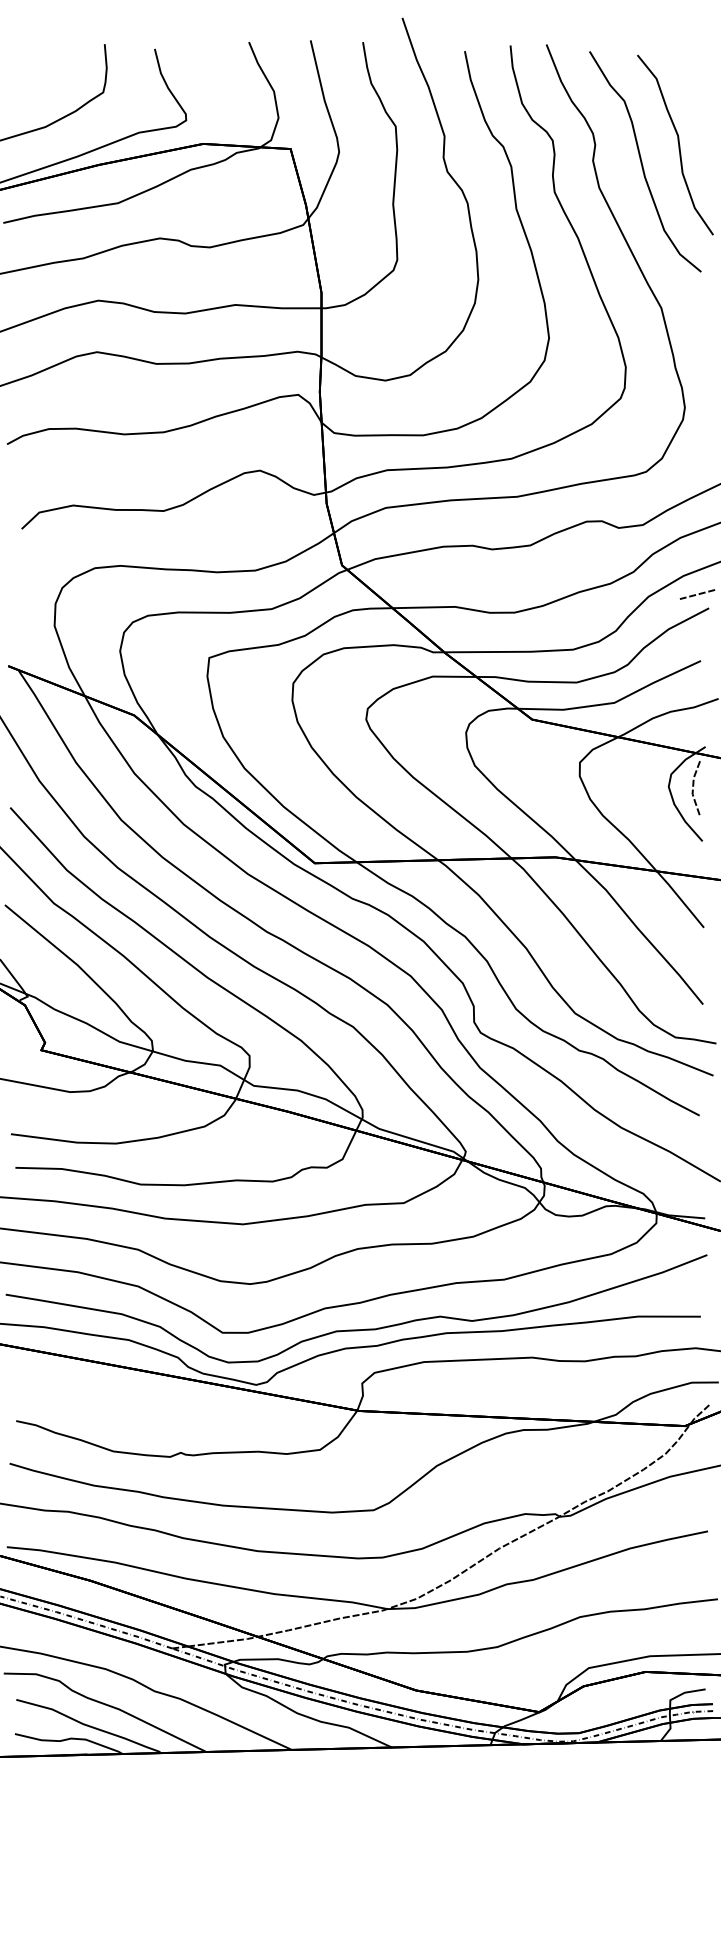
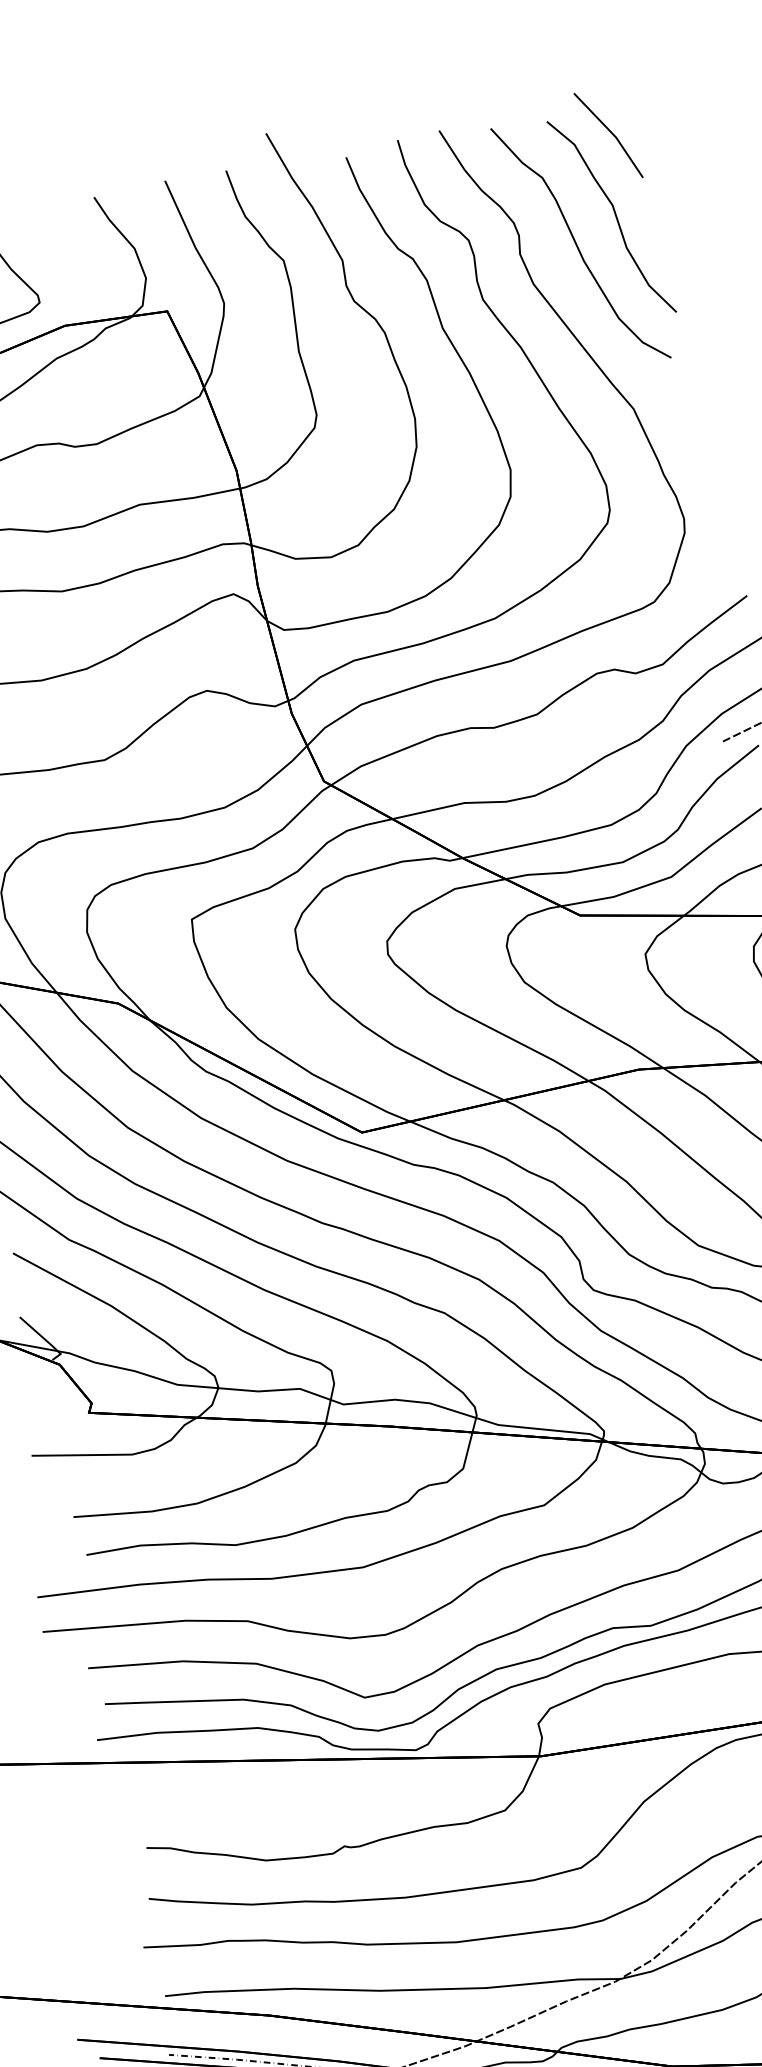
line: (687, 74) -> (609, 132), added

